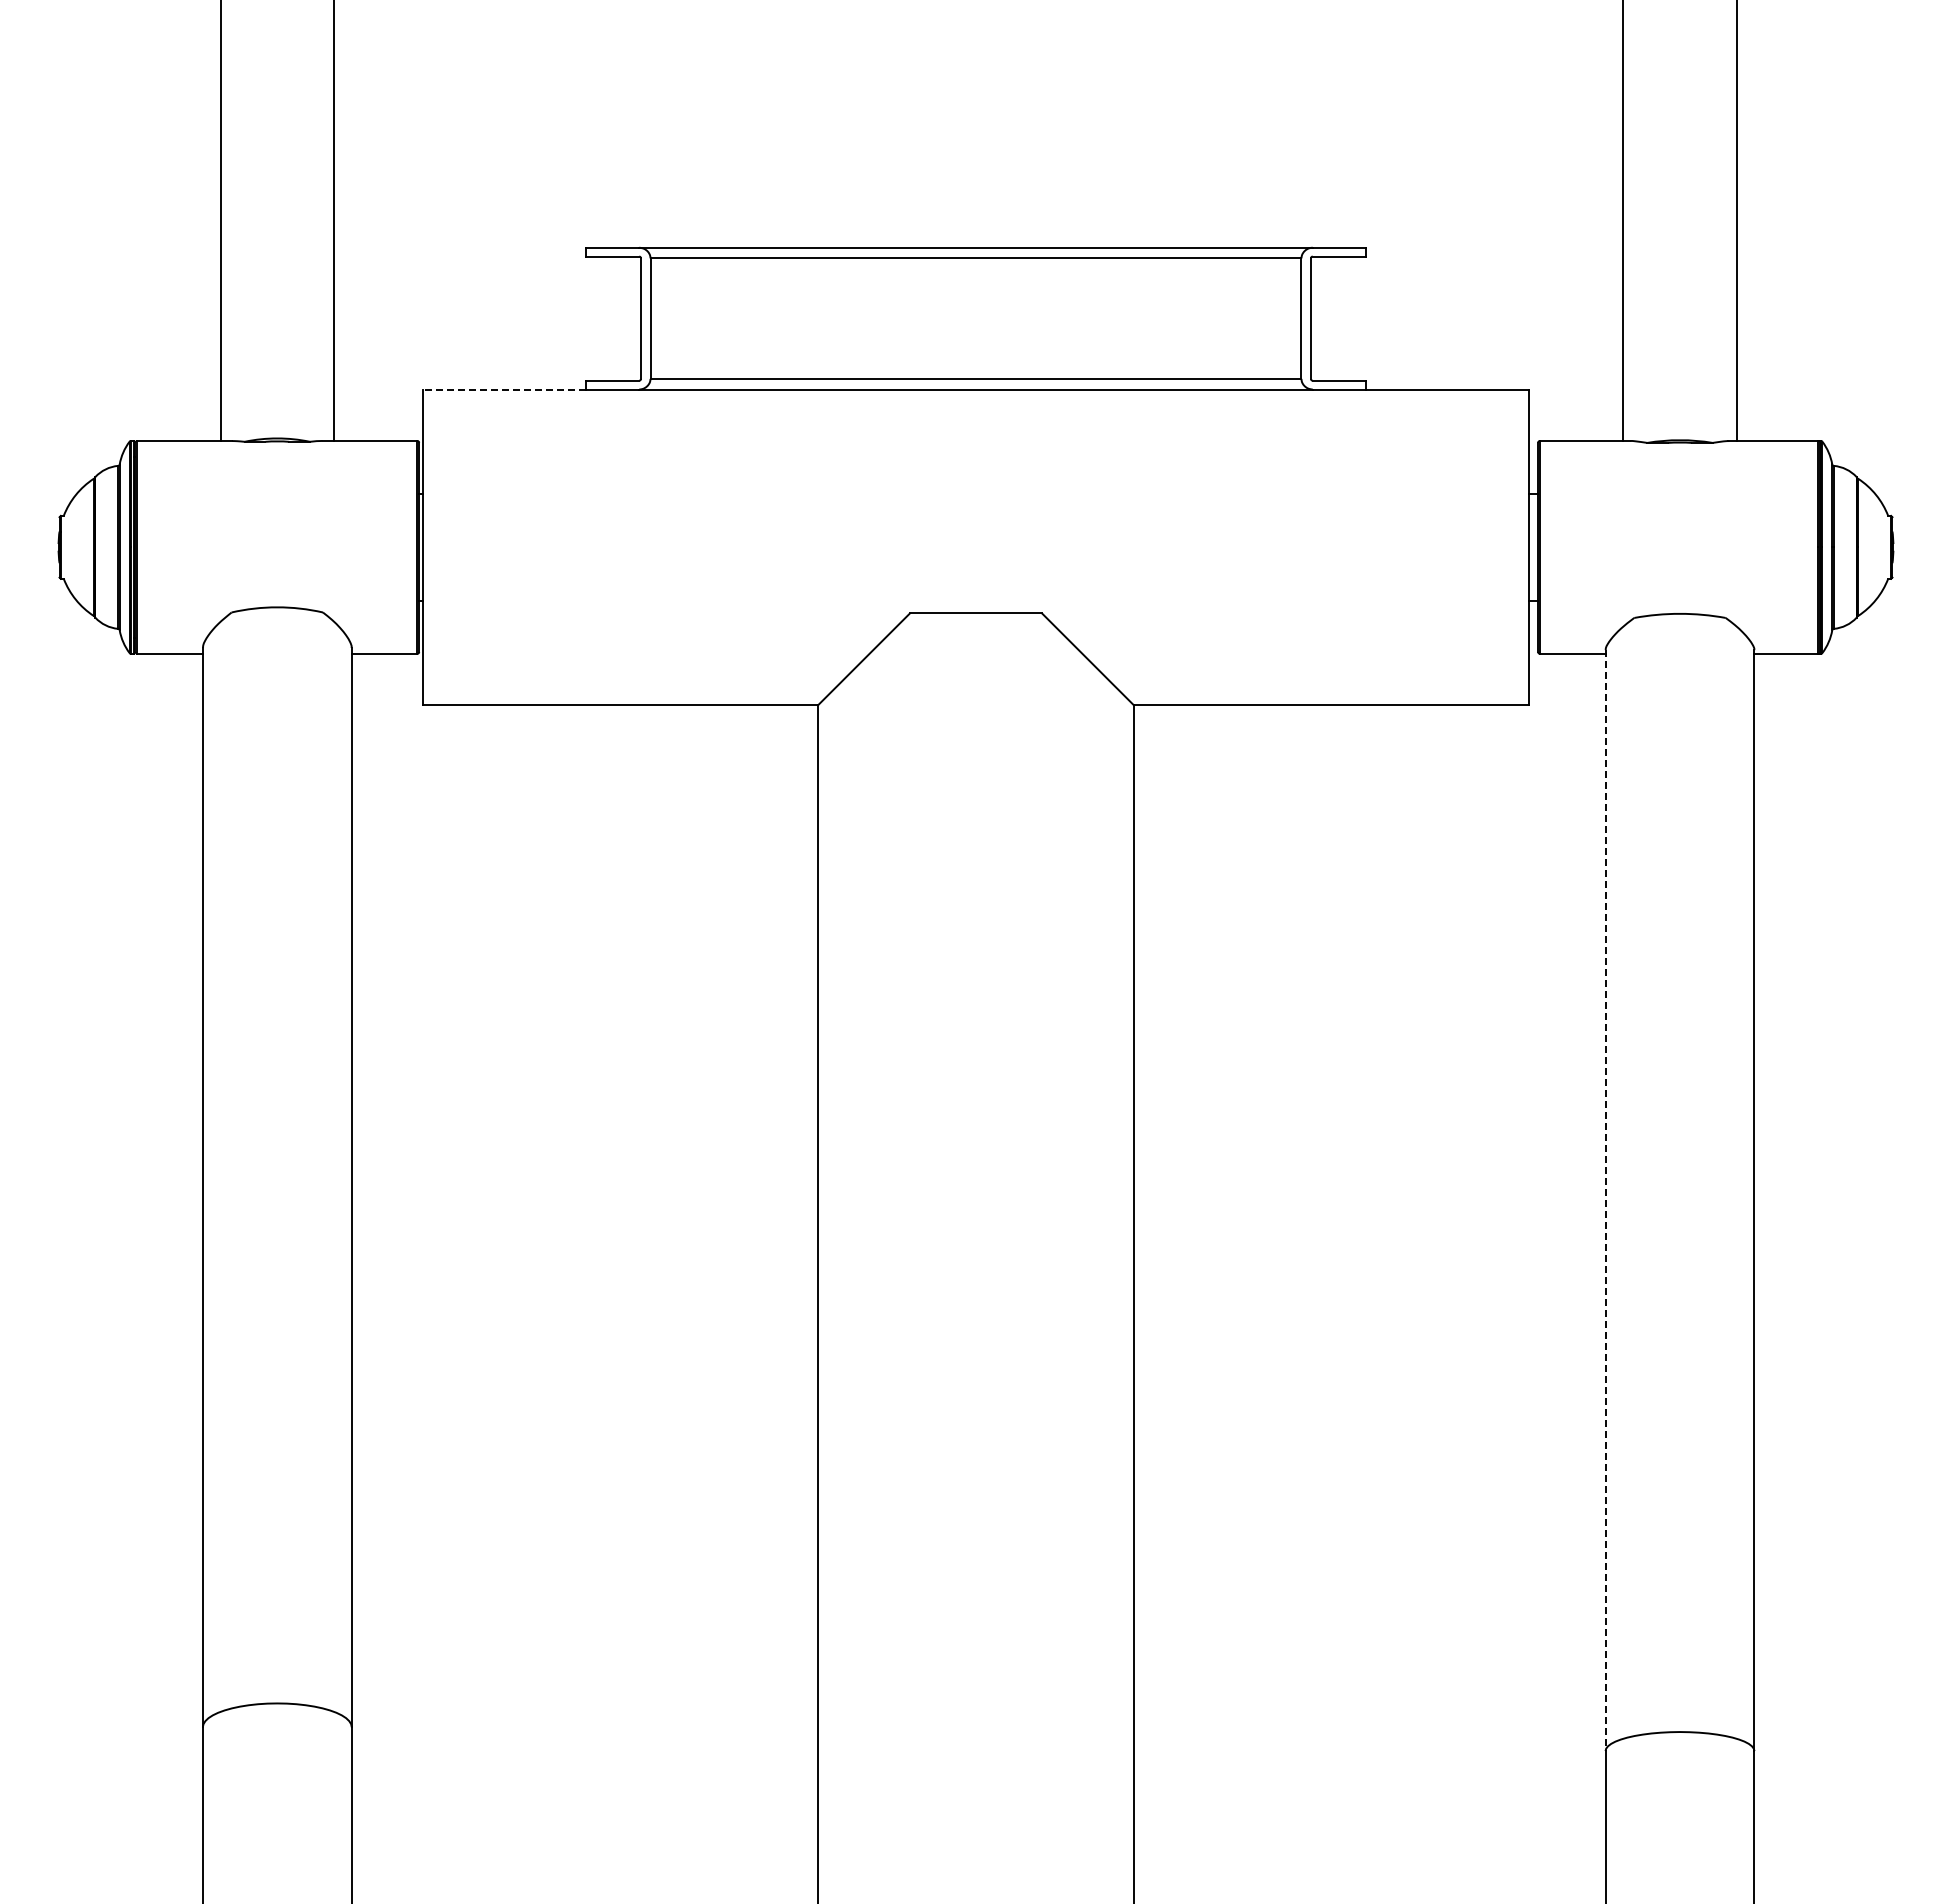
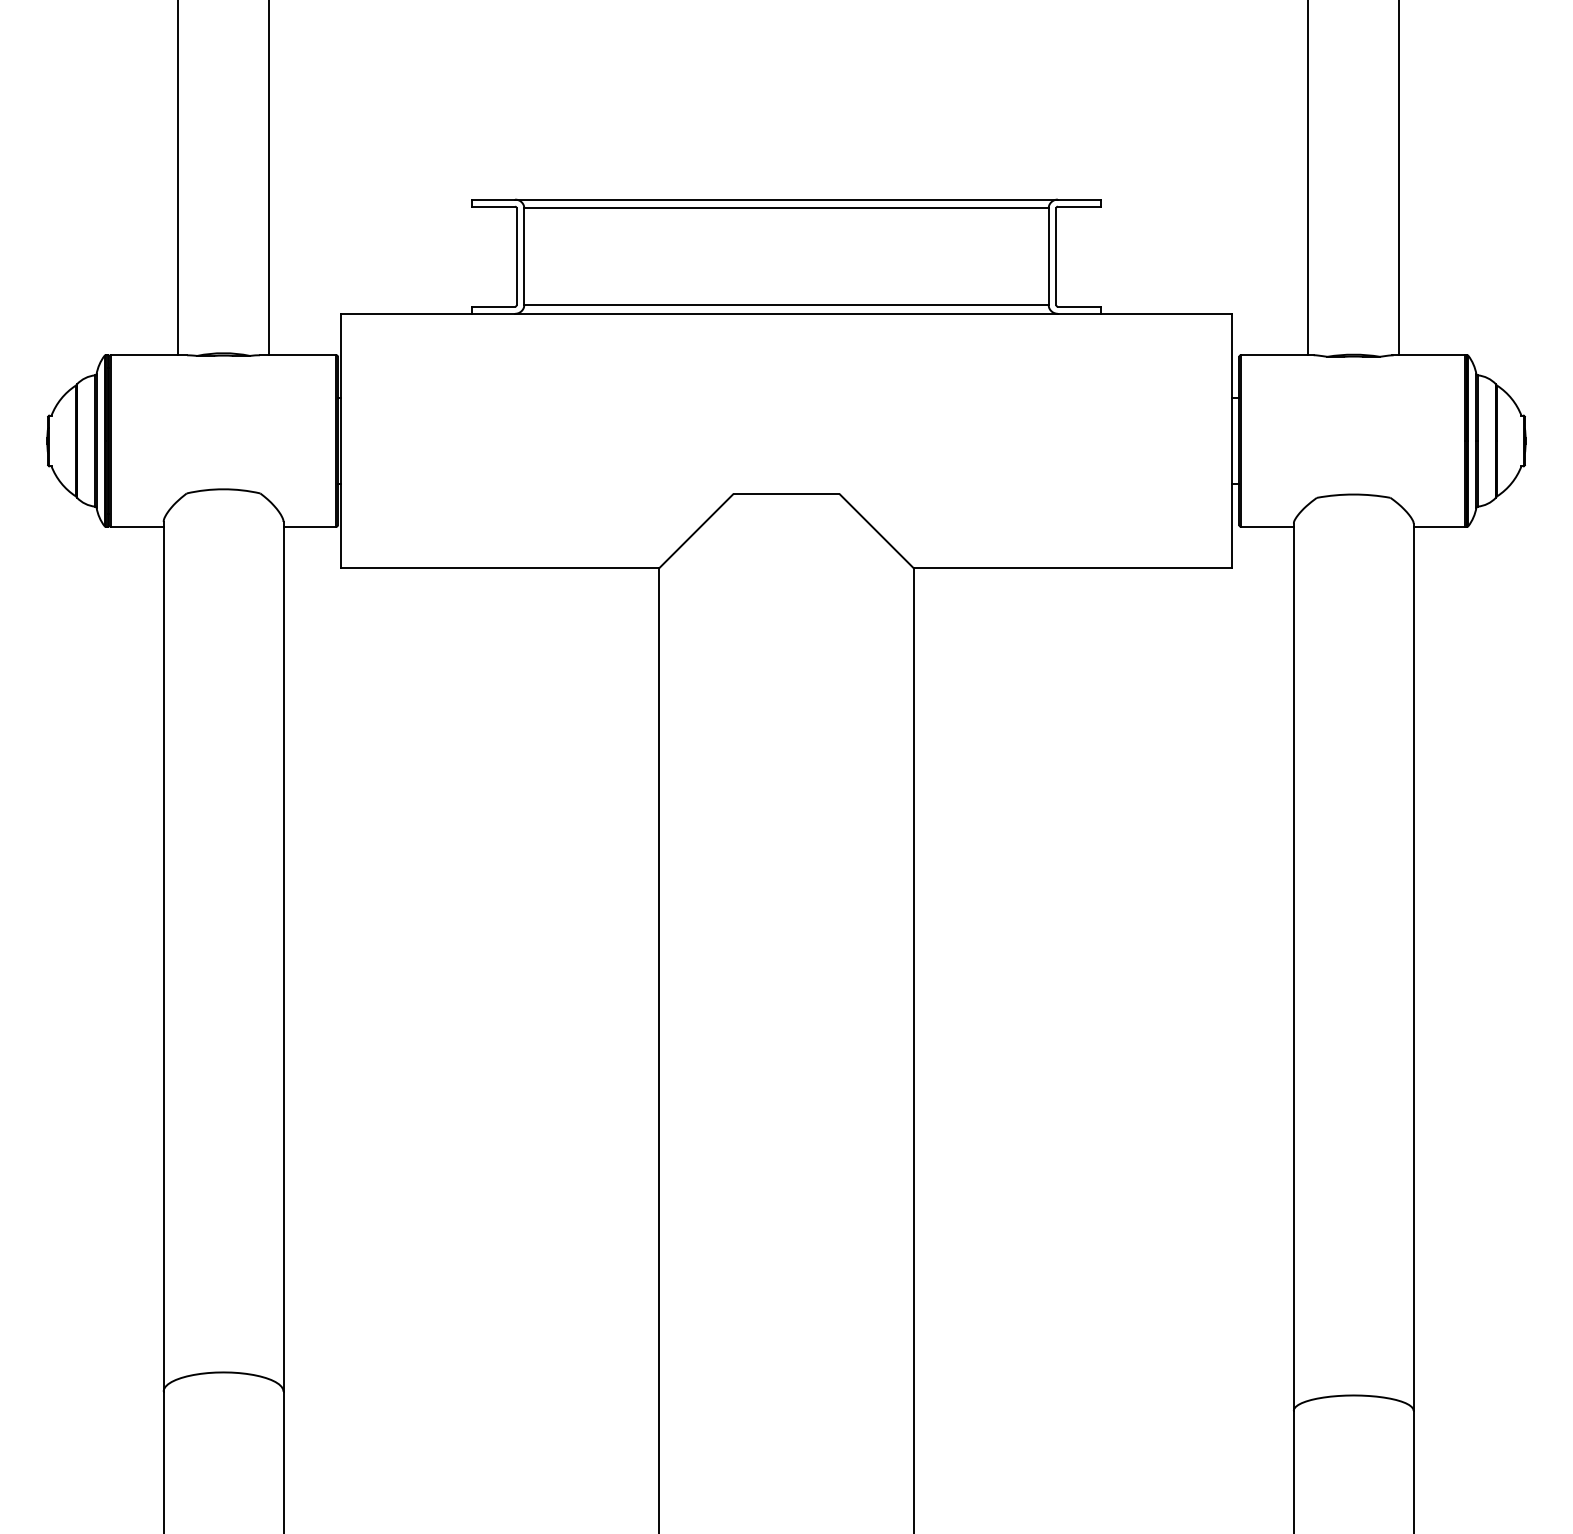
line: (504, 389) -> (406, 313), dashed -> solid
line: (1605, 1201) -> (1293, 968), dashed -> solid

